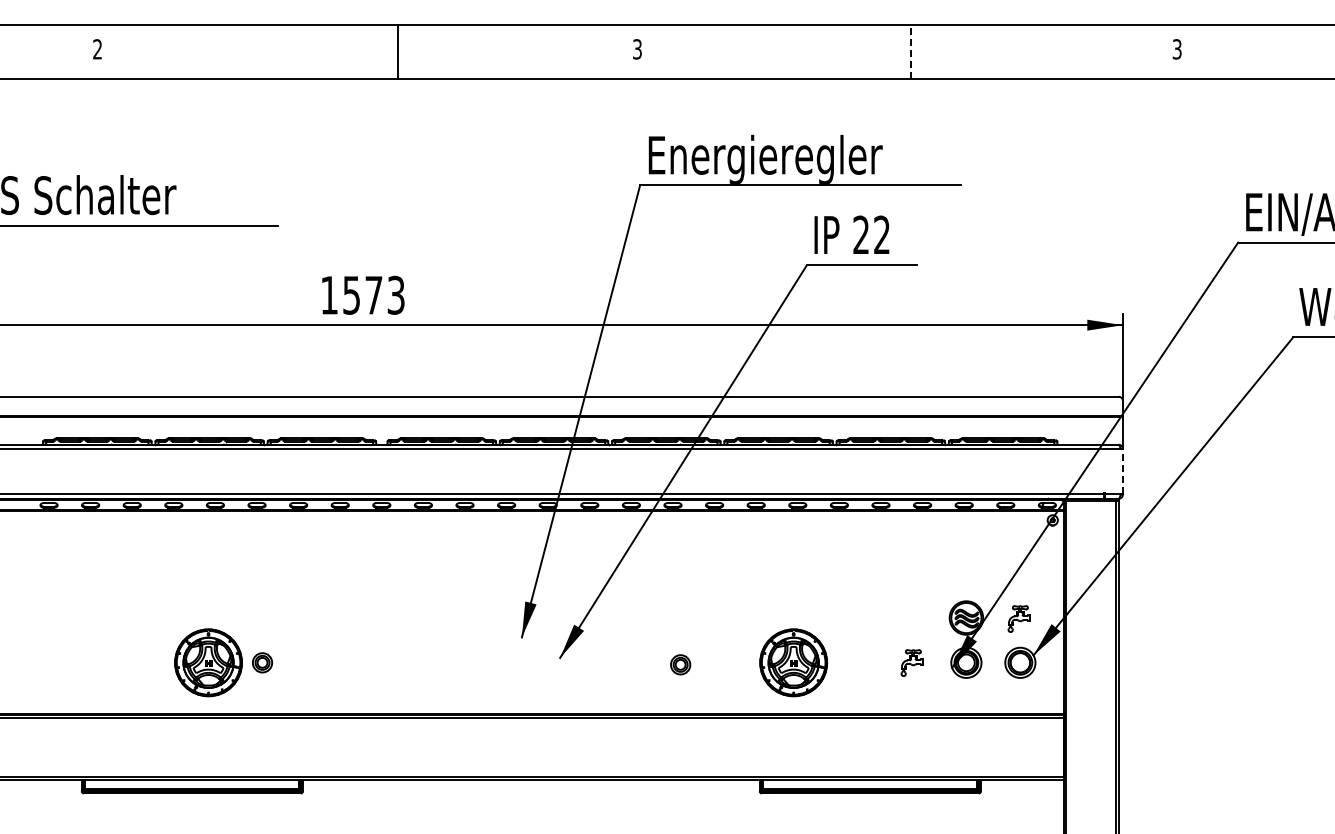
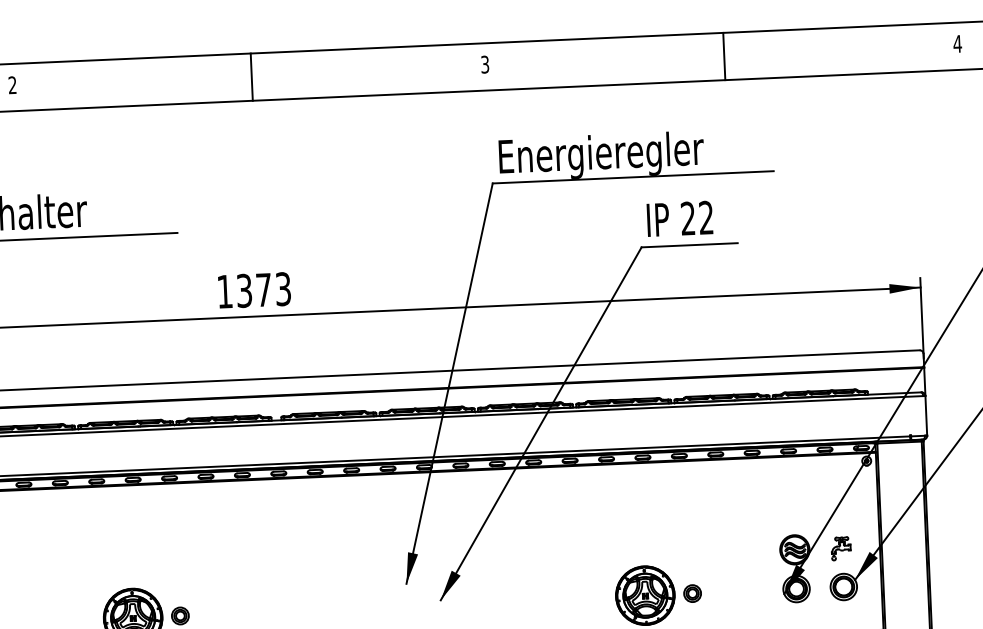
text: (1177, 49) -> (957, 44), 3 -> 4
line: (397, 52) -> (251, 77), moved
line: (910, 52) -> (724, 56), dashed -> solid
text: (351, 294) -> (244, 290), 1573 -> 1373
line: (1122, 471) -> (925, 415), dashed -> solid
part: (911, 662) -> (748, 590), removed
part: (680, 664) -> (692, 593), moved

